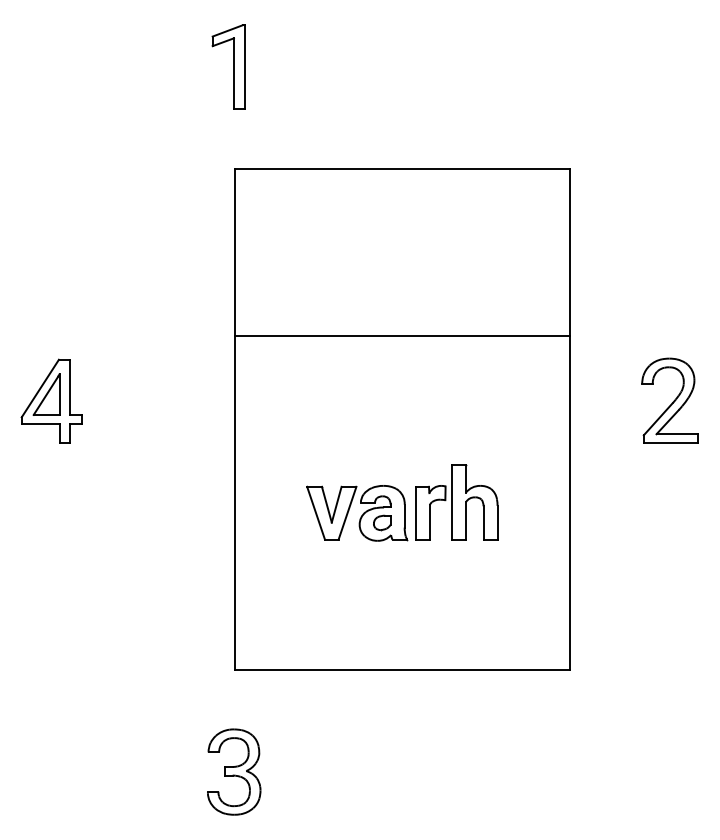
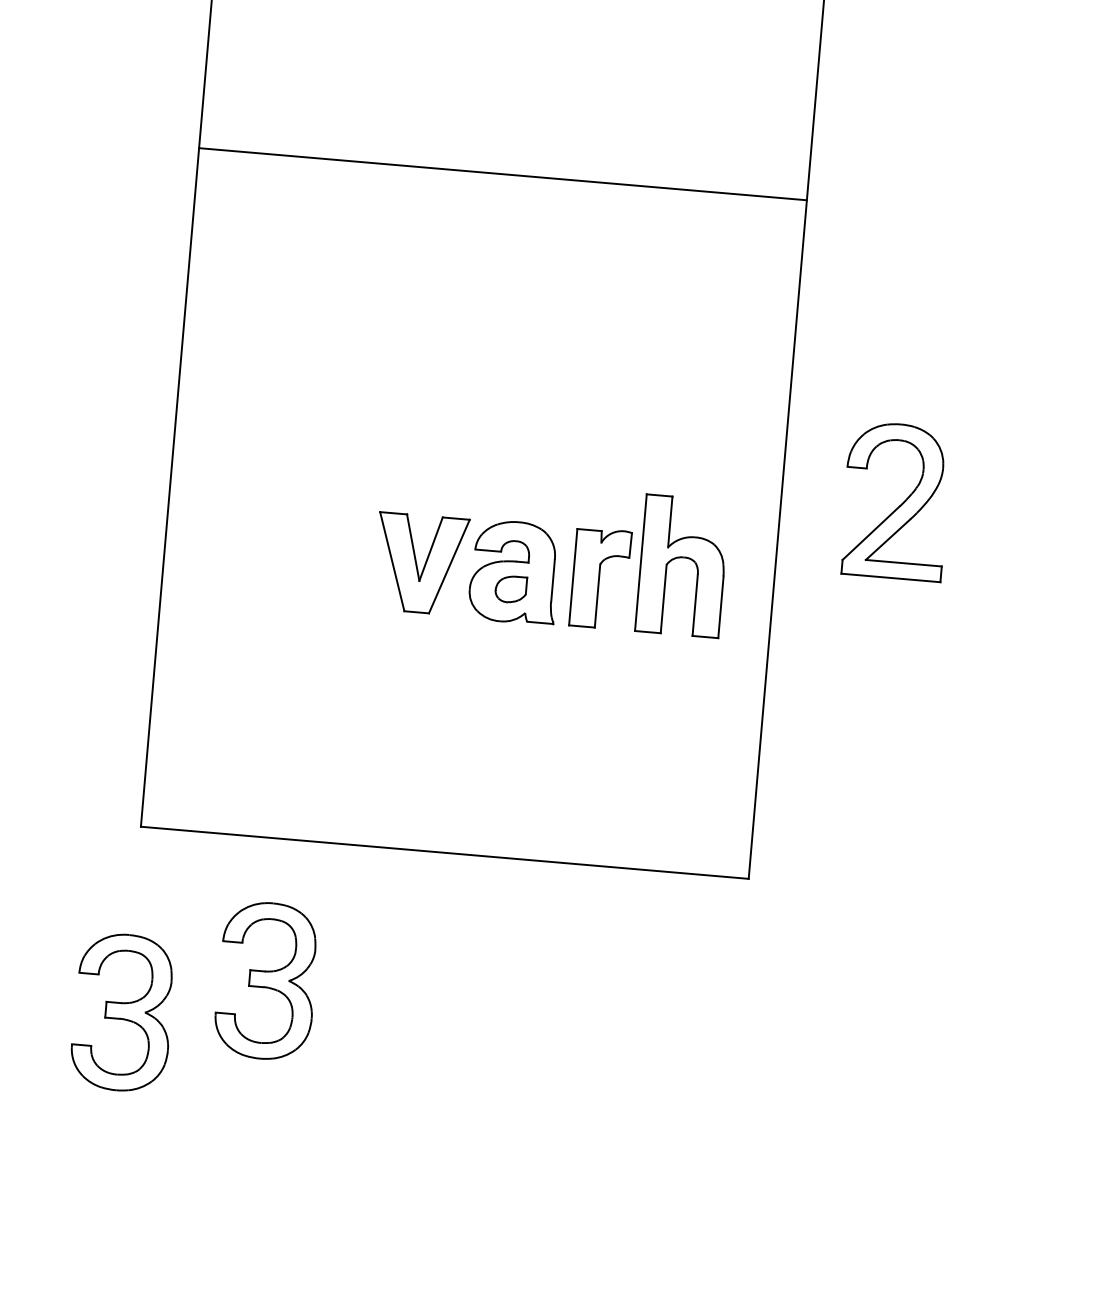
line: (402, 335) -> (503, 173), moved
part: (669, 400) -> (894, 500), moved
part: (402, 502) -> (551, 555), moved
part: (311, 747) -> (267, 979), added

